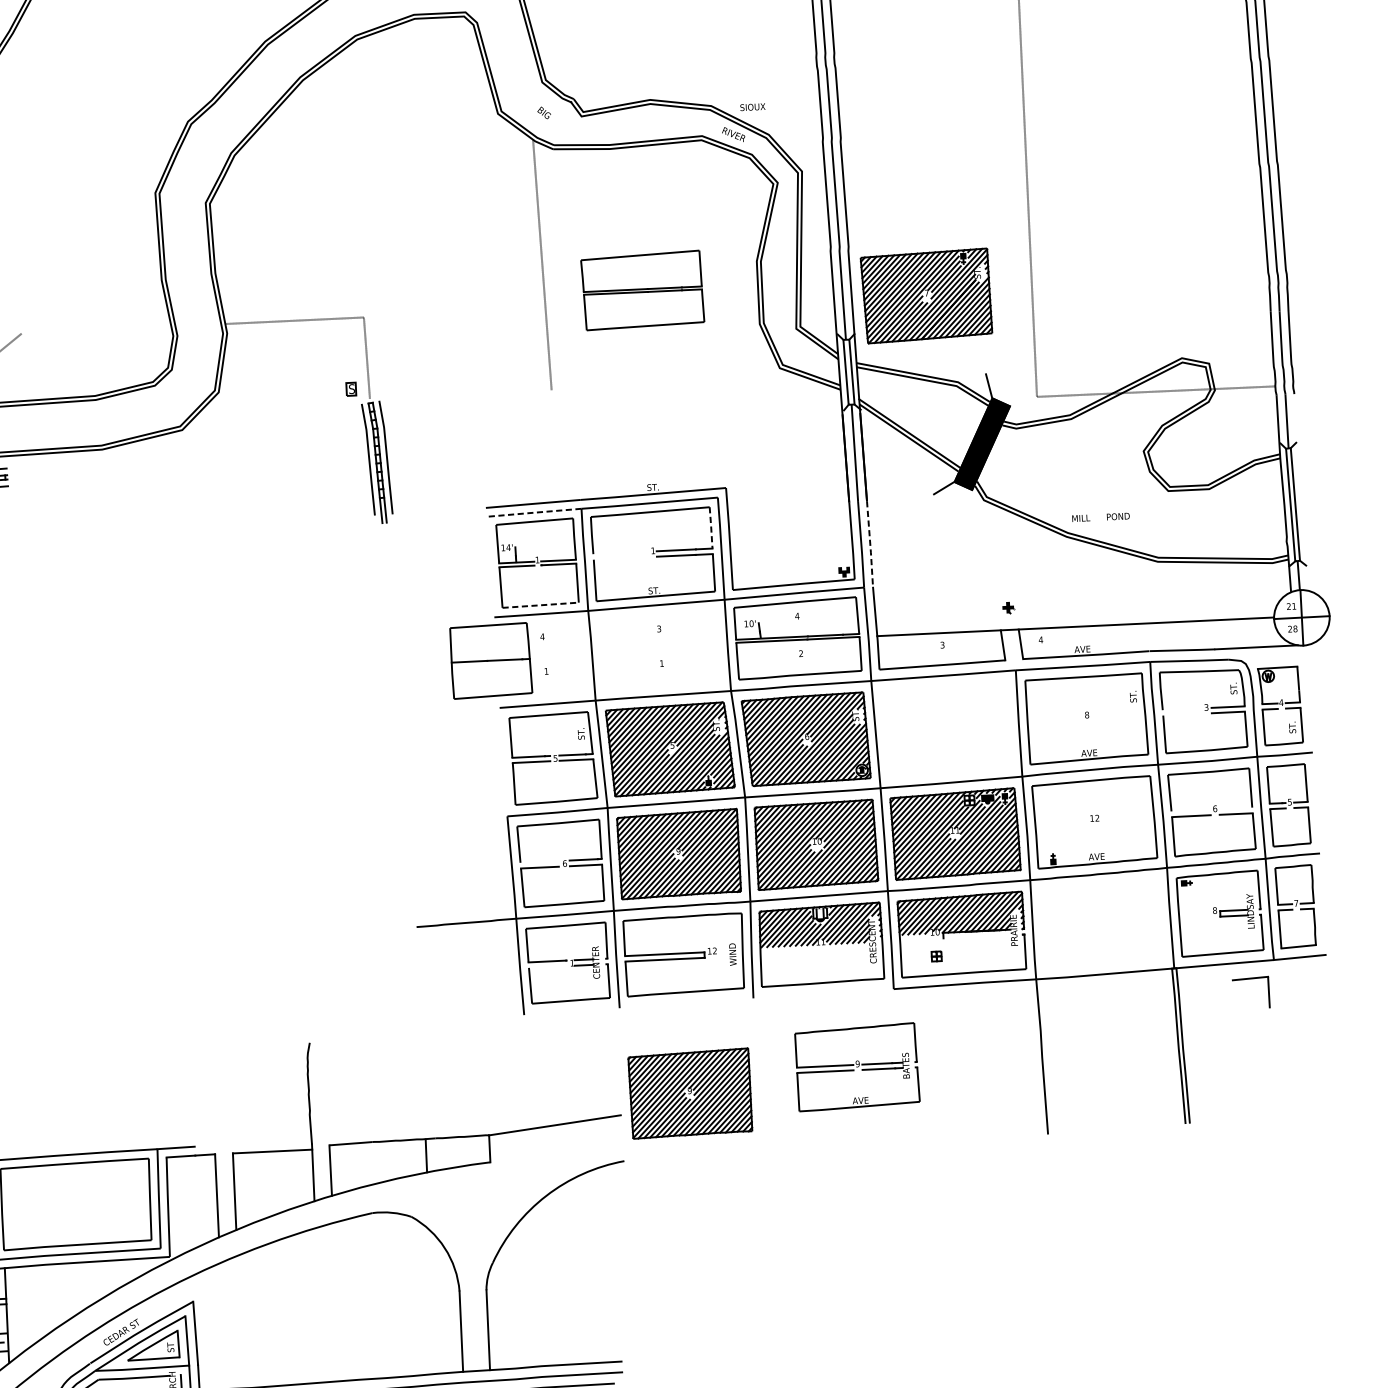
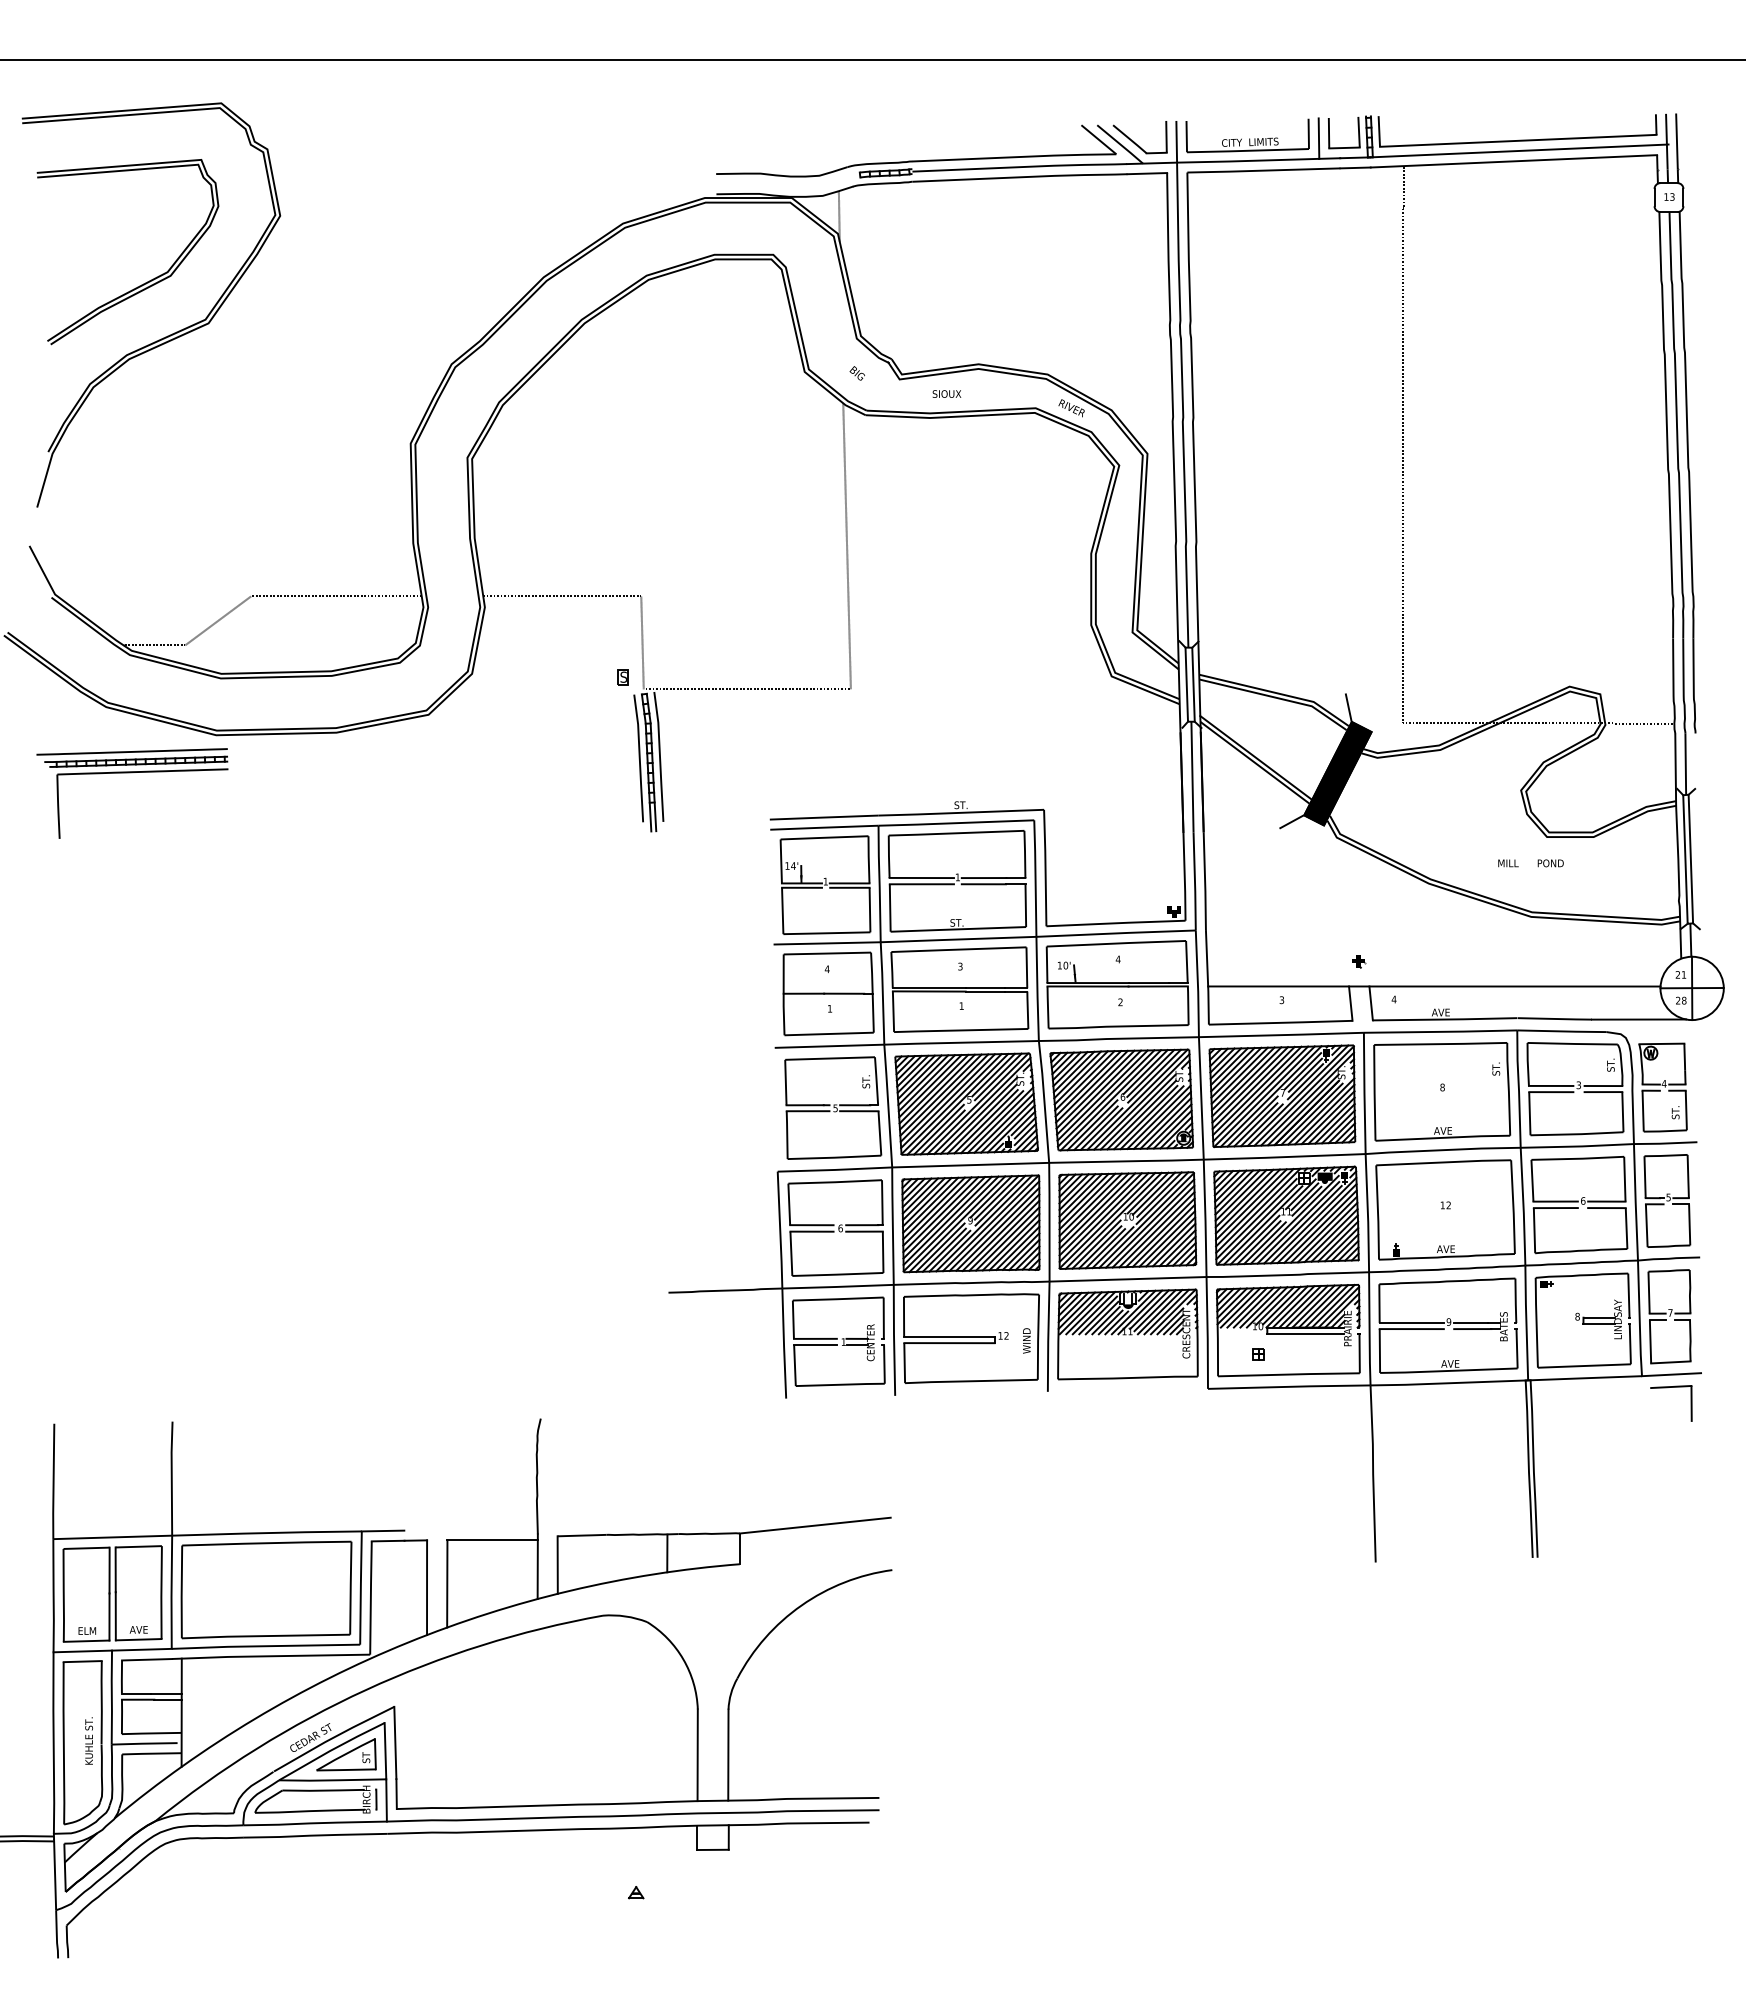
text: (752, 106) -> (946, 393), moved
part: (642, 290) -> (959, 989), moved
part: (926, 296) -> (1282, 1096), moved
line: (96, 330) -> (336, 596), added
line: (460, 394) -> (746, 689), added
line: (533, 512) -> (823, 827), dashed -> solid
text: (1100, 517) -> (1530, 863), moved
line: (711, 527) -> (1025, 854), dashed -> solid
line: (870, 544) -> (1205, 881), dashed -> solid
line: (621, 552) -> (921, 877), added
line: (621, 558) -> (921, 884), added
line: (540, 605) -> (826, 933), dashed -> solid
part: (491, 660) -> (828, 993), moved
line: (1181, 708) -> (1550, 1085), added
line: (1182, 714) -> (1551, 1092), added
line: (1235, 808) -> (1606, 1201), added
line: (1190, 810) -> (1555, 1201), added
line: (539, 862) -> (811, 1225), added
line: (977, 936) -> (1305, 1333), added
line: (547, 967) -> (815, 1345), added
part: (1247, 980) -> (1667, 1388), moved
part: (857, 1066) -> (1448, 1325), moved
part: (689, 1093) -> (970, 1496), removed

